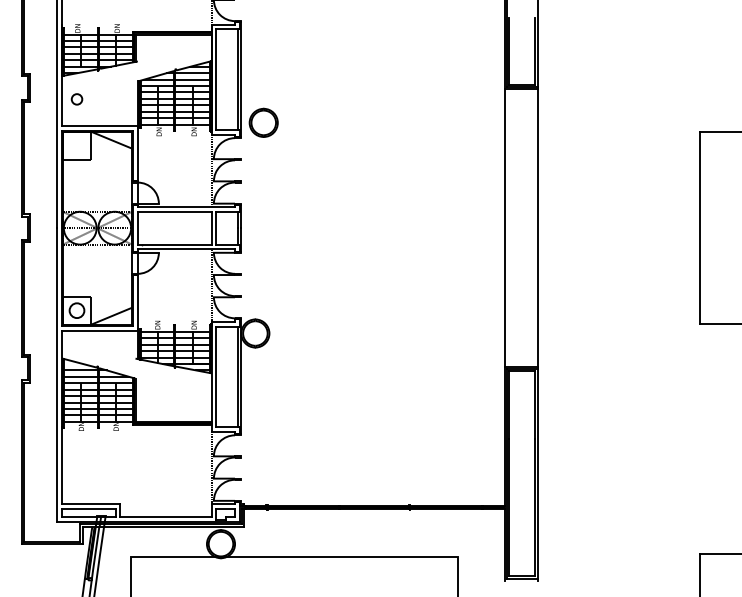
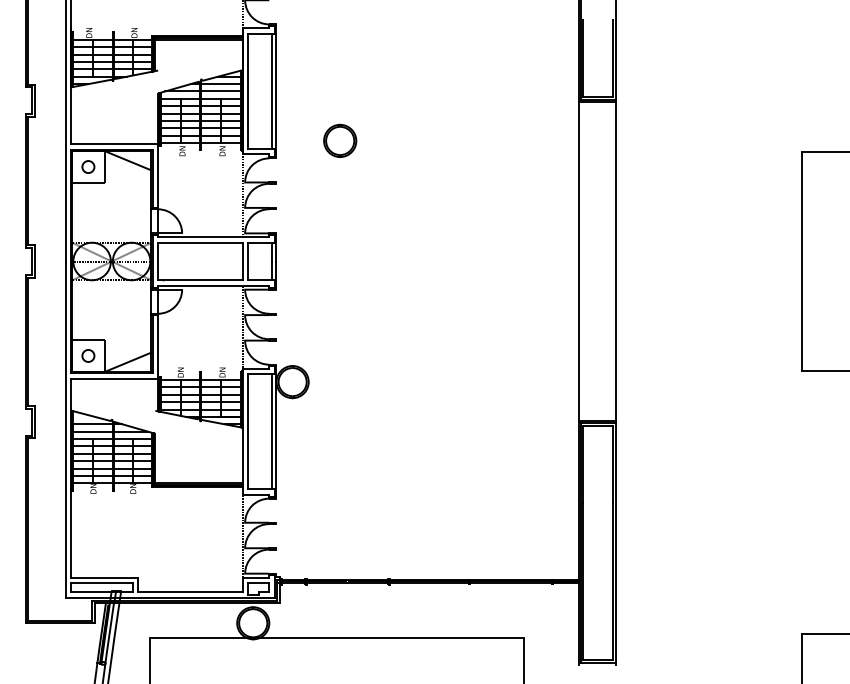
circle: (77, 98) -> (88, 166), moved
part: (264, 122) -> (340, 140), moved
circle: (77, 310) -> (88, 355), size x0.71

